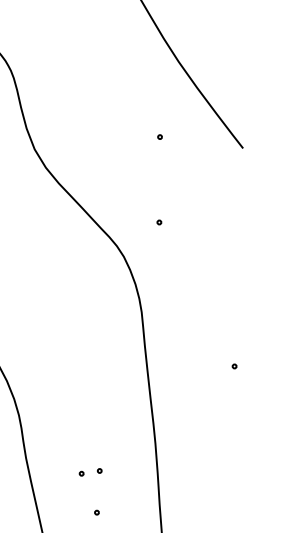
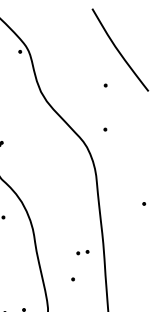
part: (89, 472) -> (82, 252), moved

